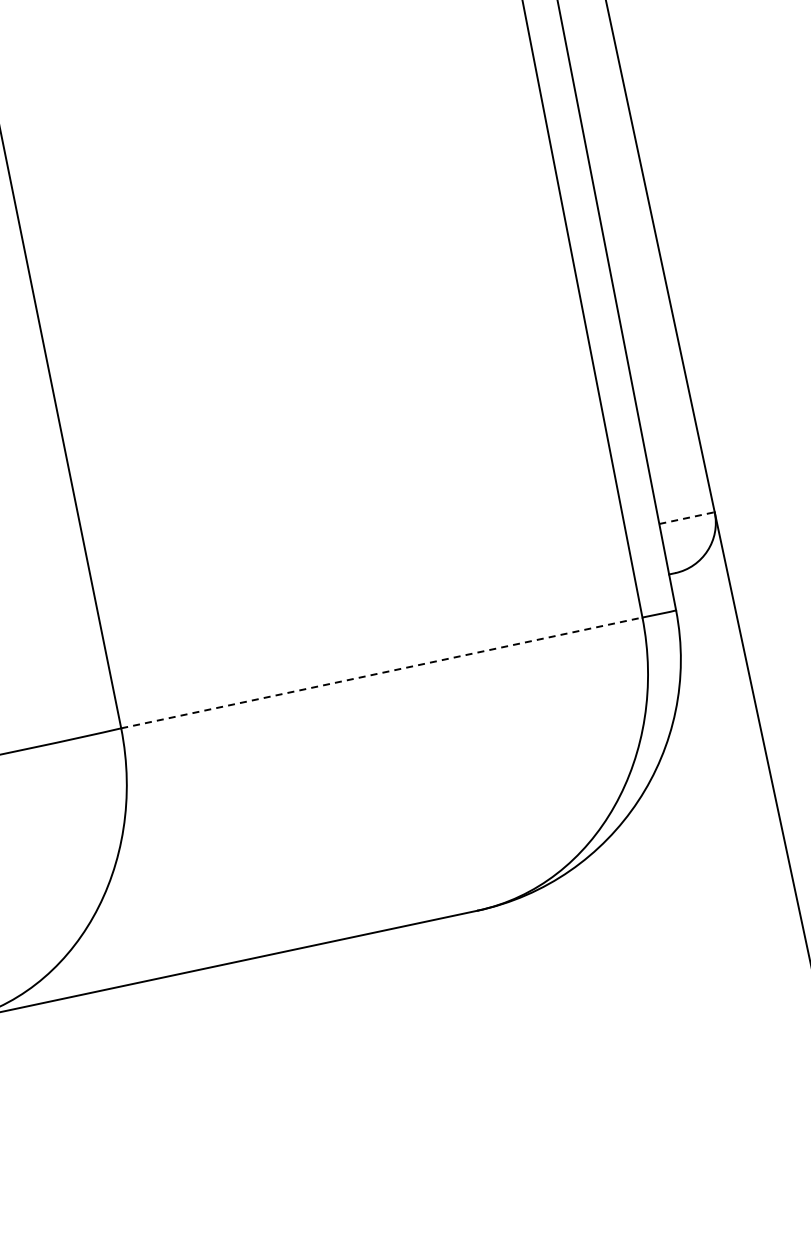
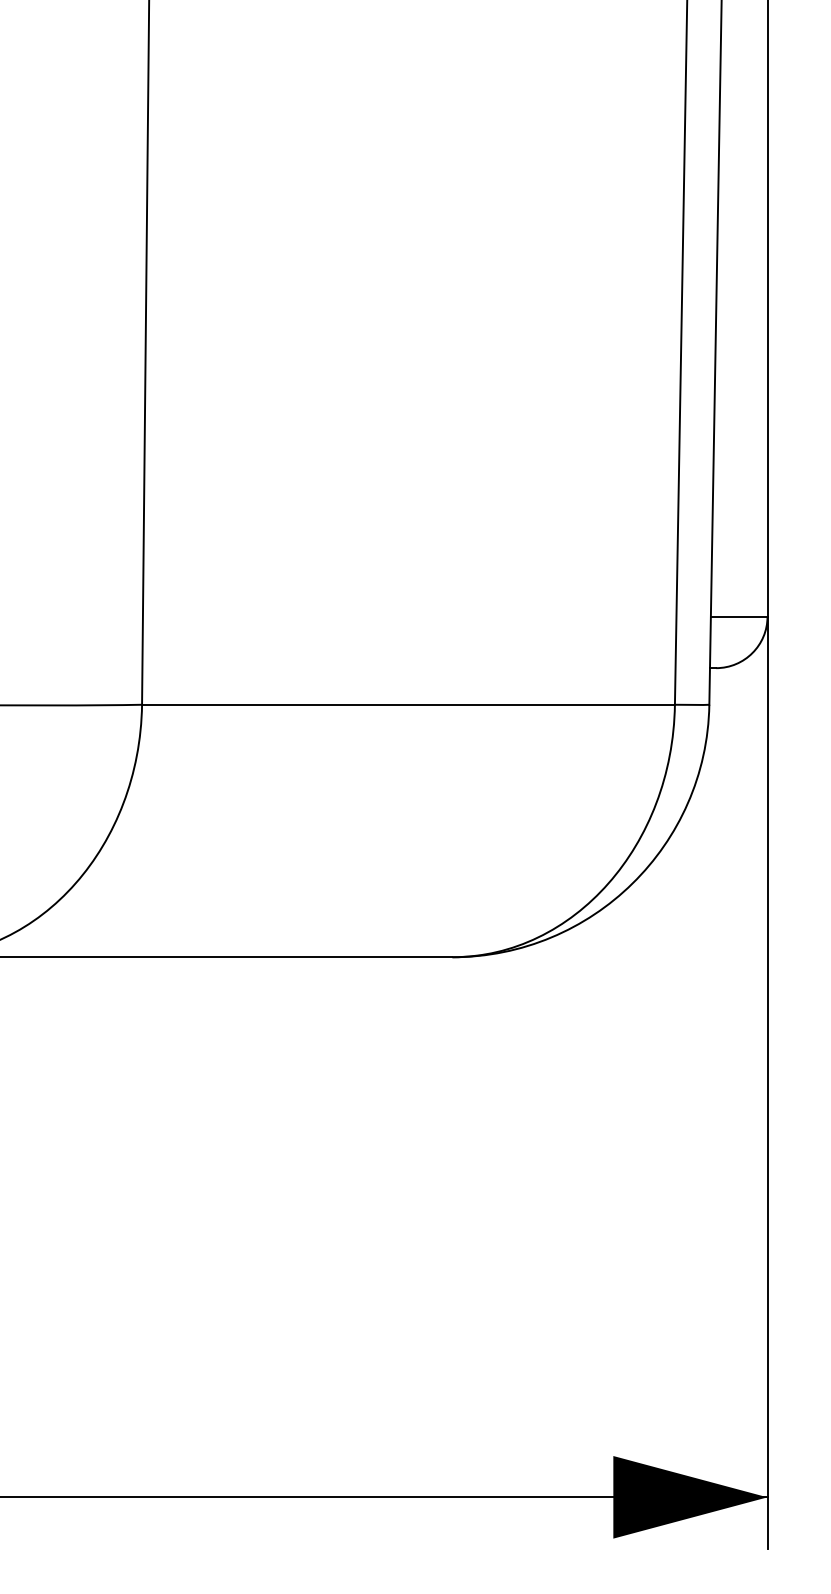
line: (687, 517) -> (739, 616), dashed -> solid
line: (382, 672) -> (409, 704), dashed -> solid

